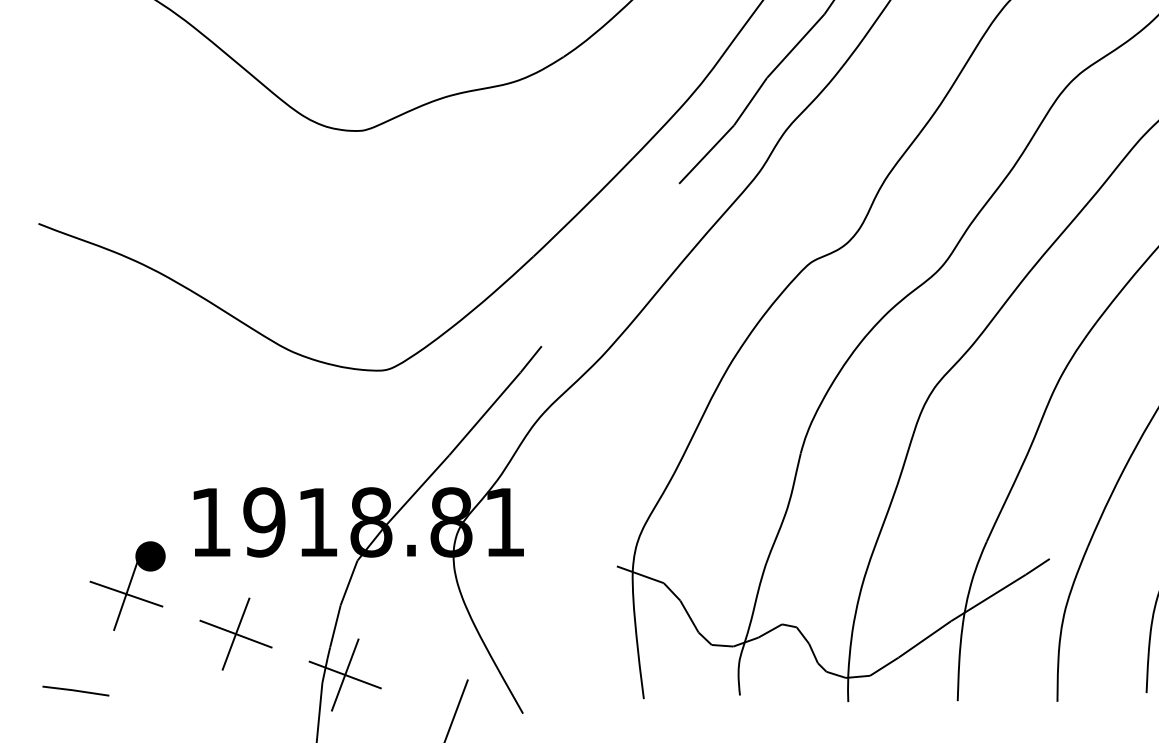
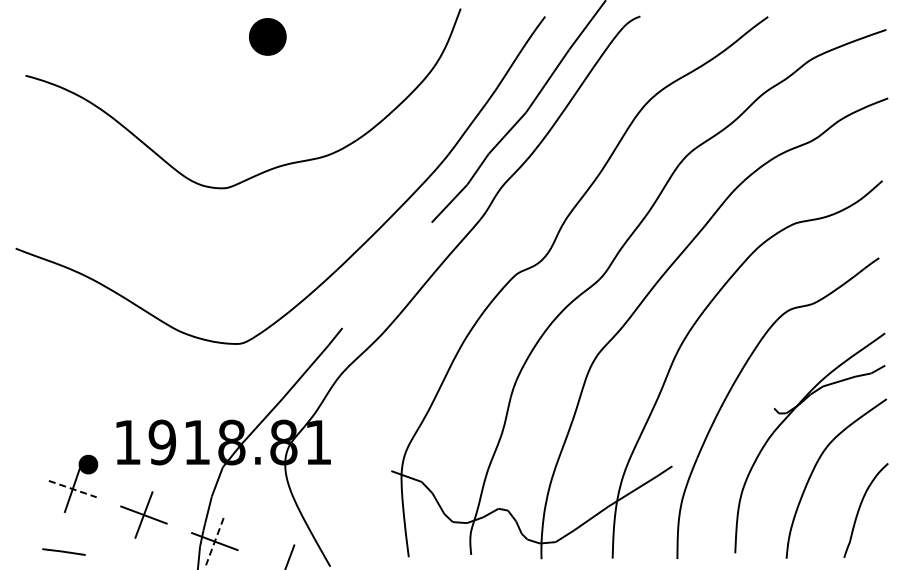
line: (125, 594) -> (72, 489), solid -> dashed
line: (344, 674) -> (214, 541), solid -> dashed
line: (75, 690) -> (63, 551), moved

